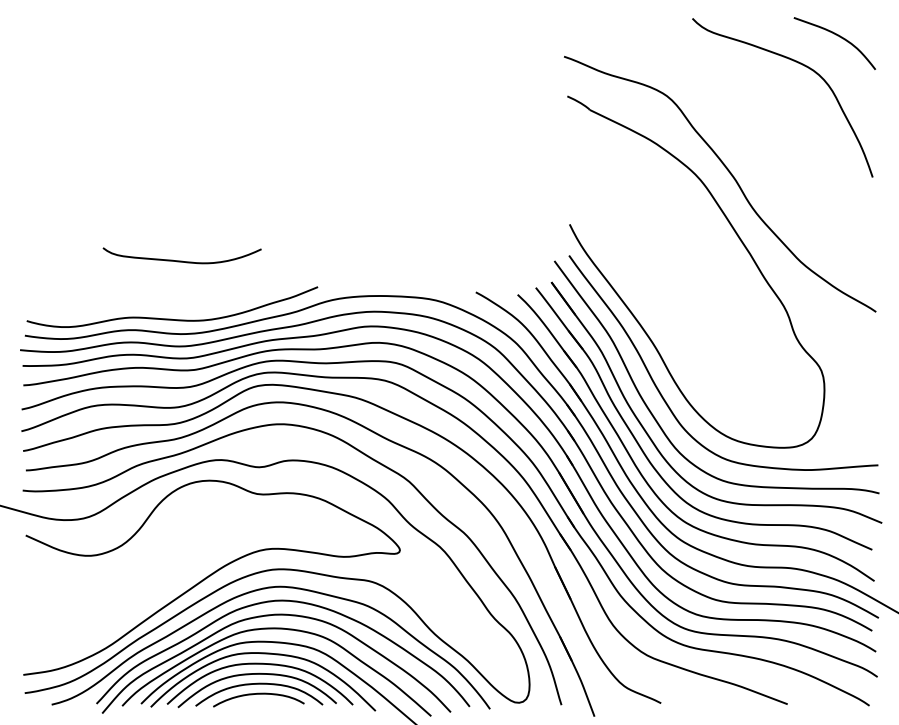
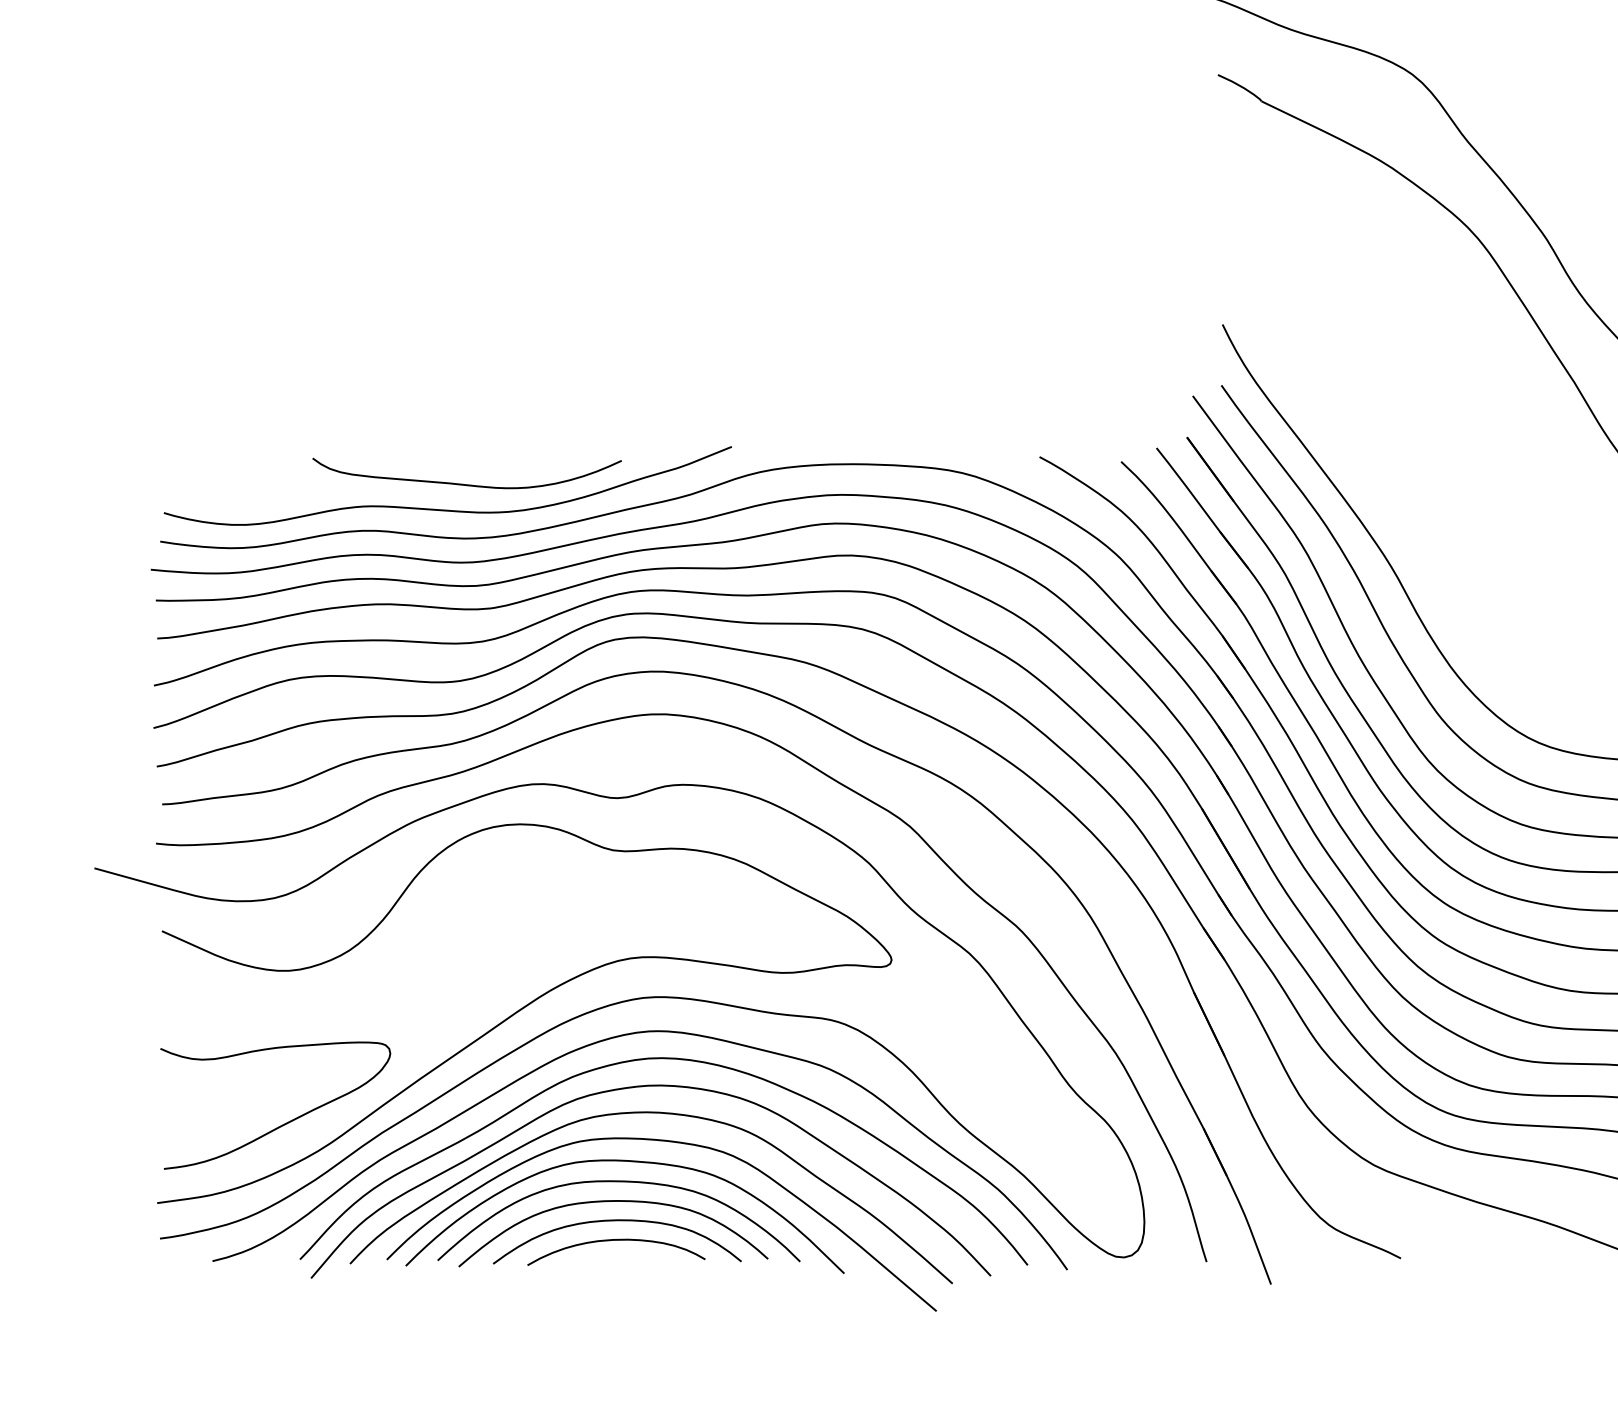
curve: (181, 260) -> (465, 482), moved
curve: (88, 633) -> (284, 1122), added

